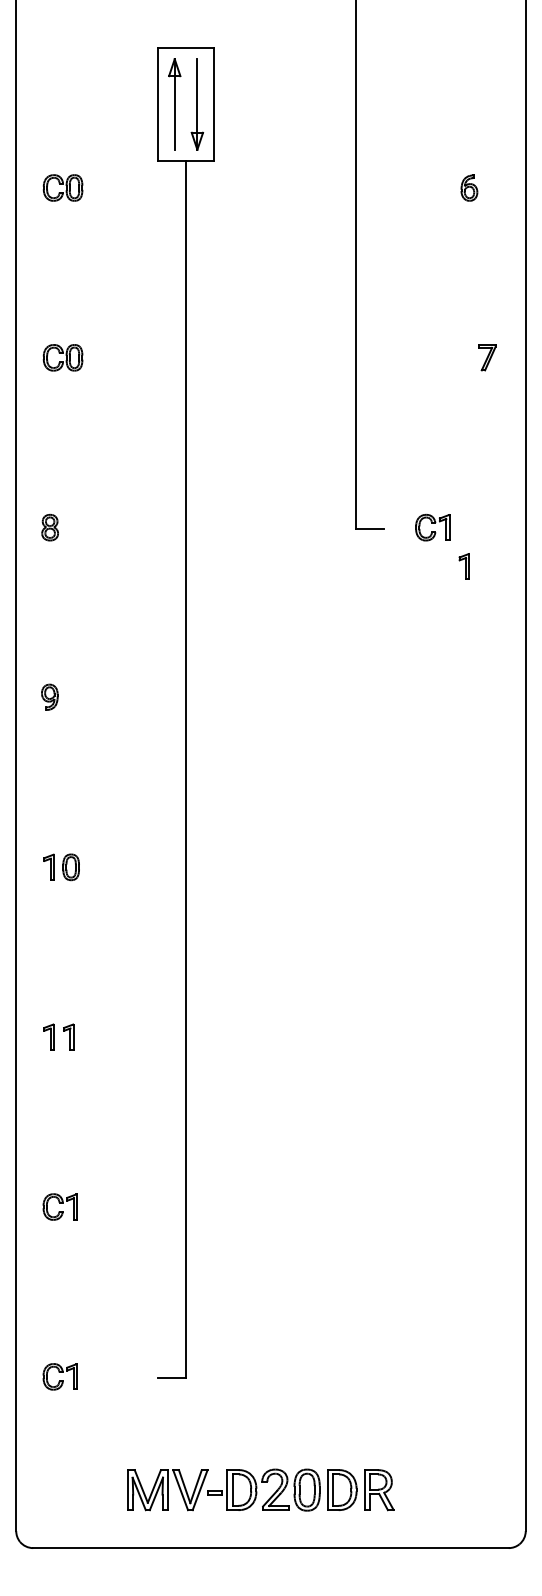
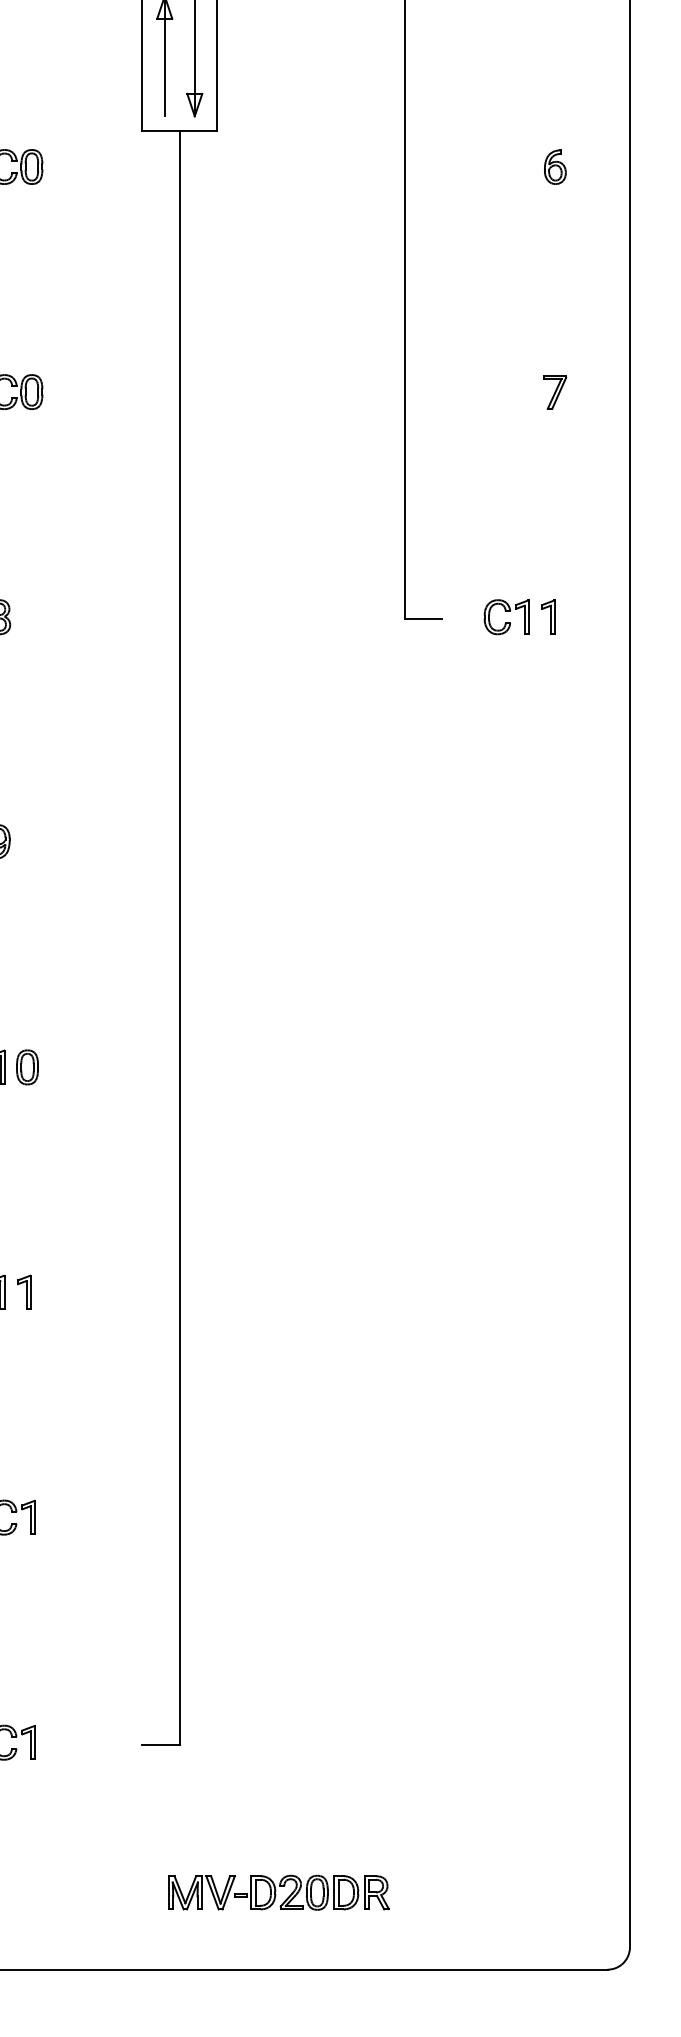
part: (487, 357) -> (555, 391), moved
part: (463, 566) -> (547, 616), moved
part: (260, 1489) -> (278, 1892), size x0.62

